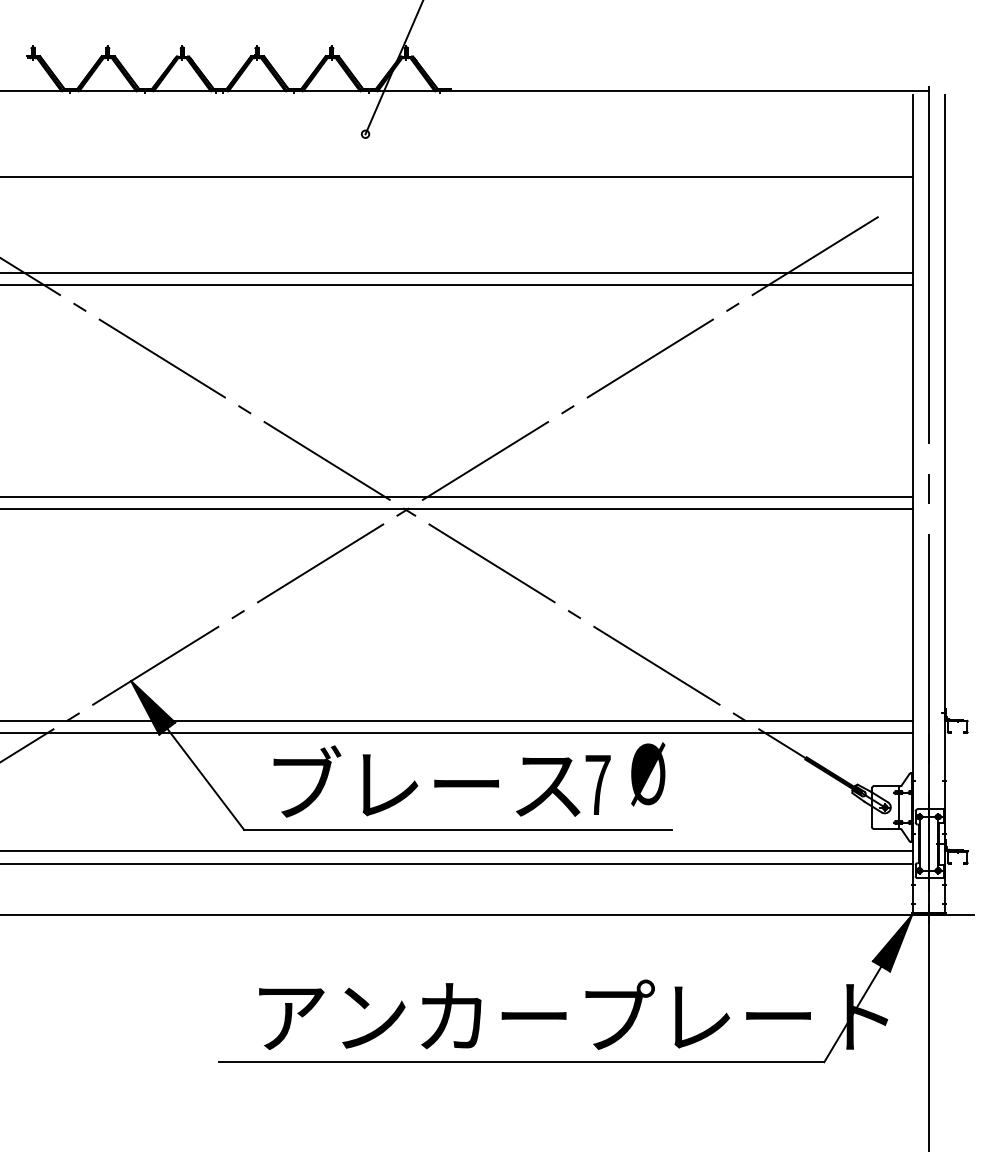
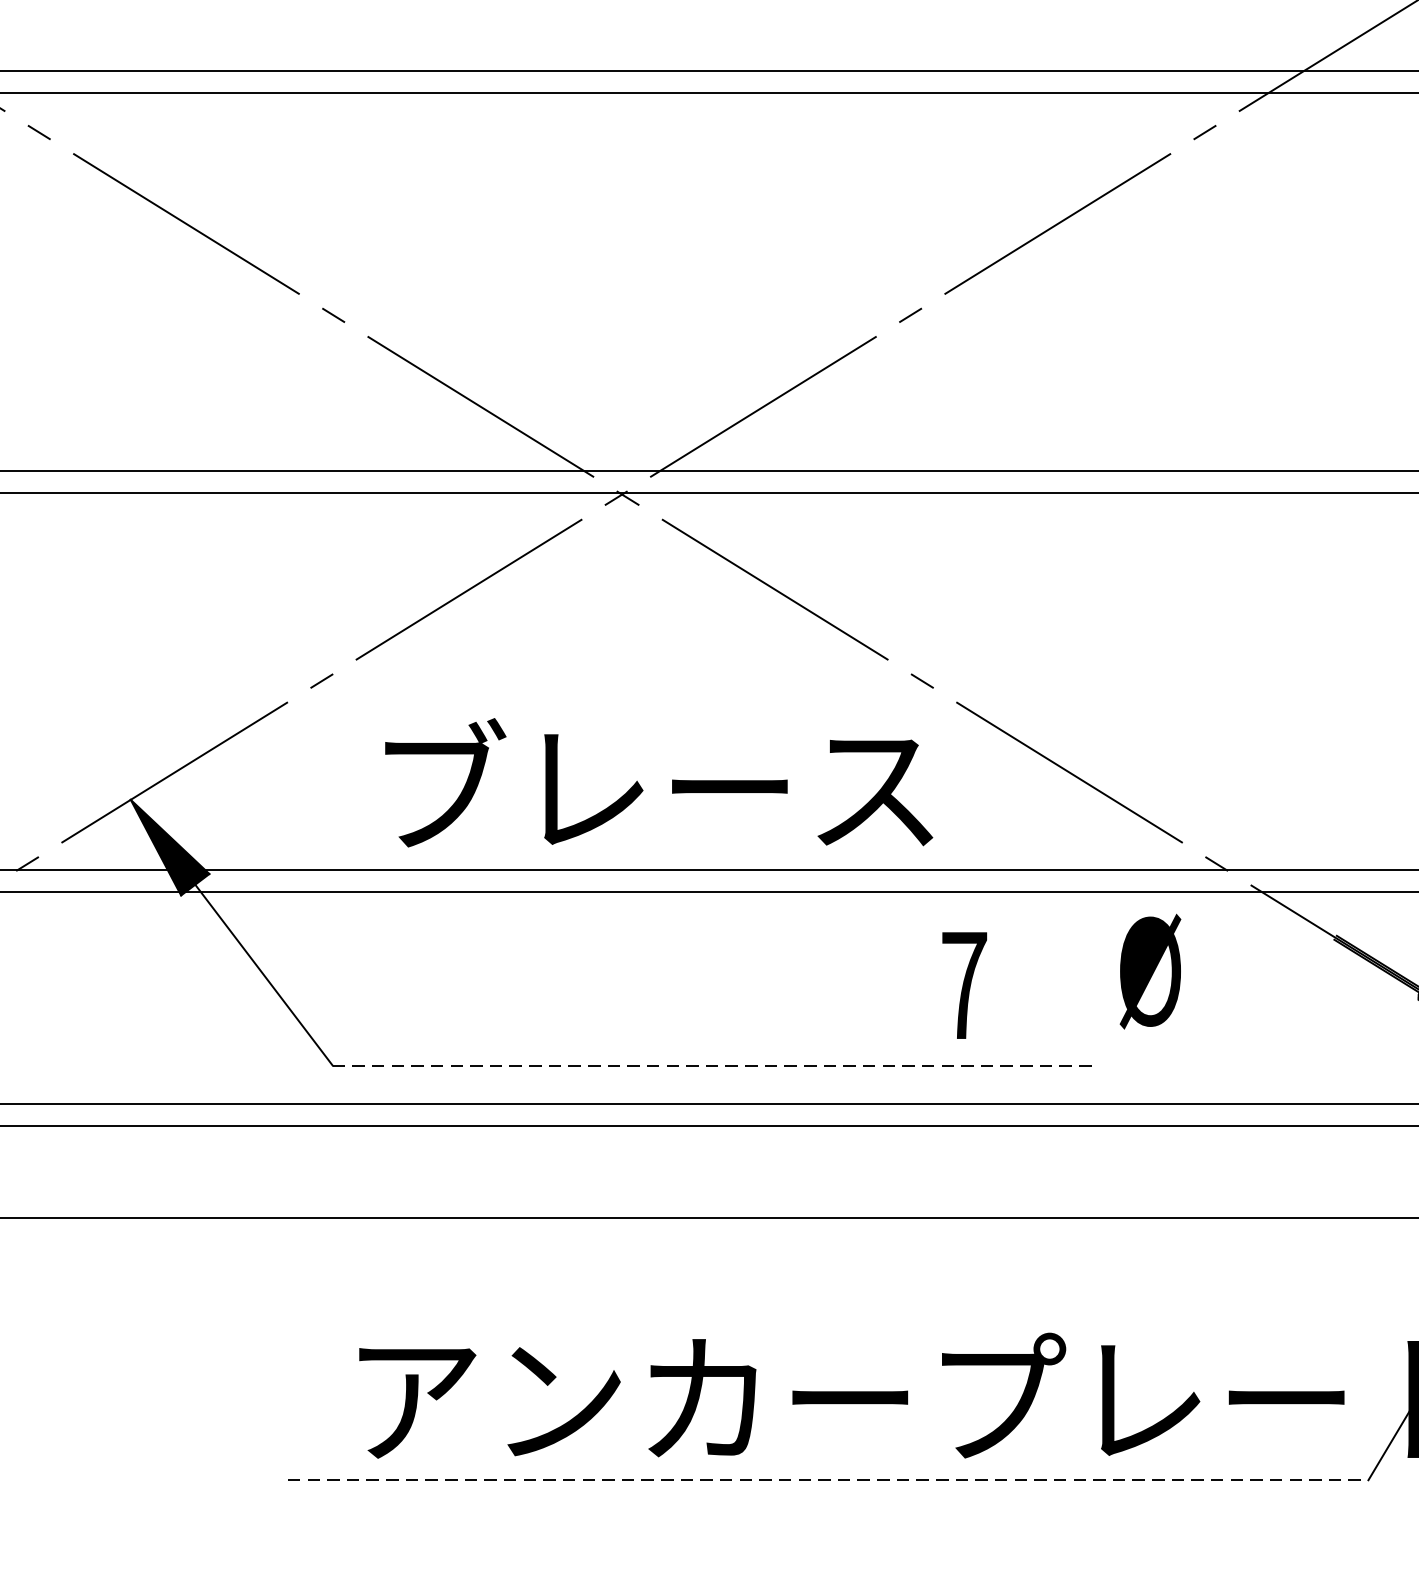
text: (648, 774) -> (1150, 971), moved
text: (426, 781) -> (658, 782), moved
line: (458, 829) -> (715, 1064), solid -> dashed
line: (521, 1062) -> (827, 1480), solid -> dashed

